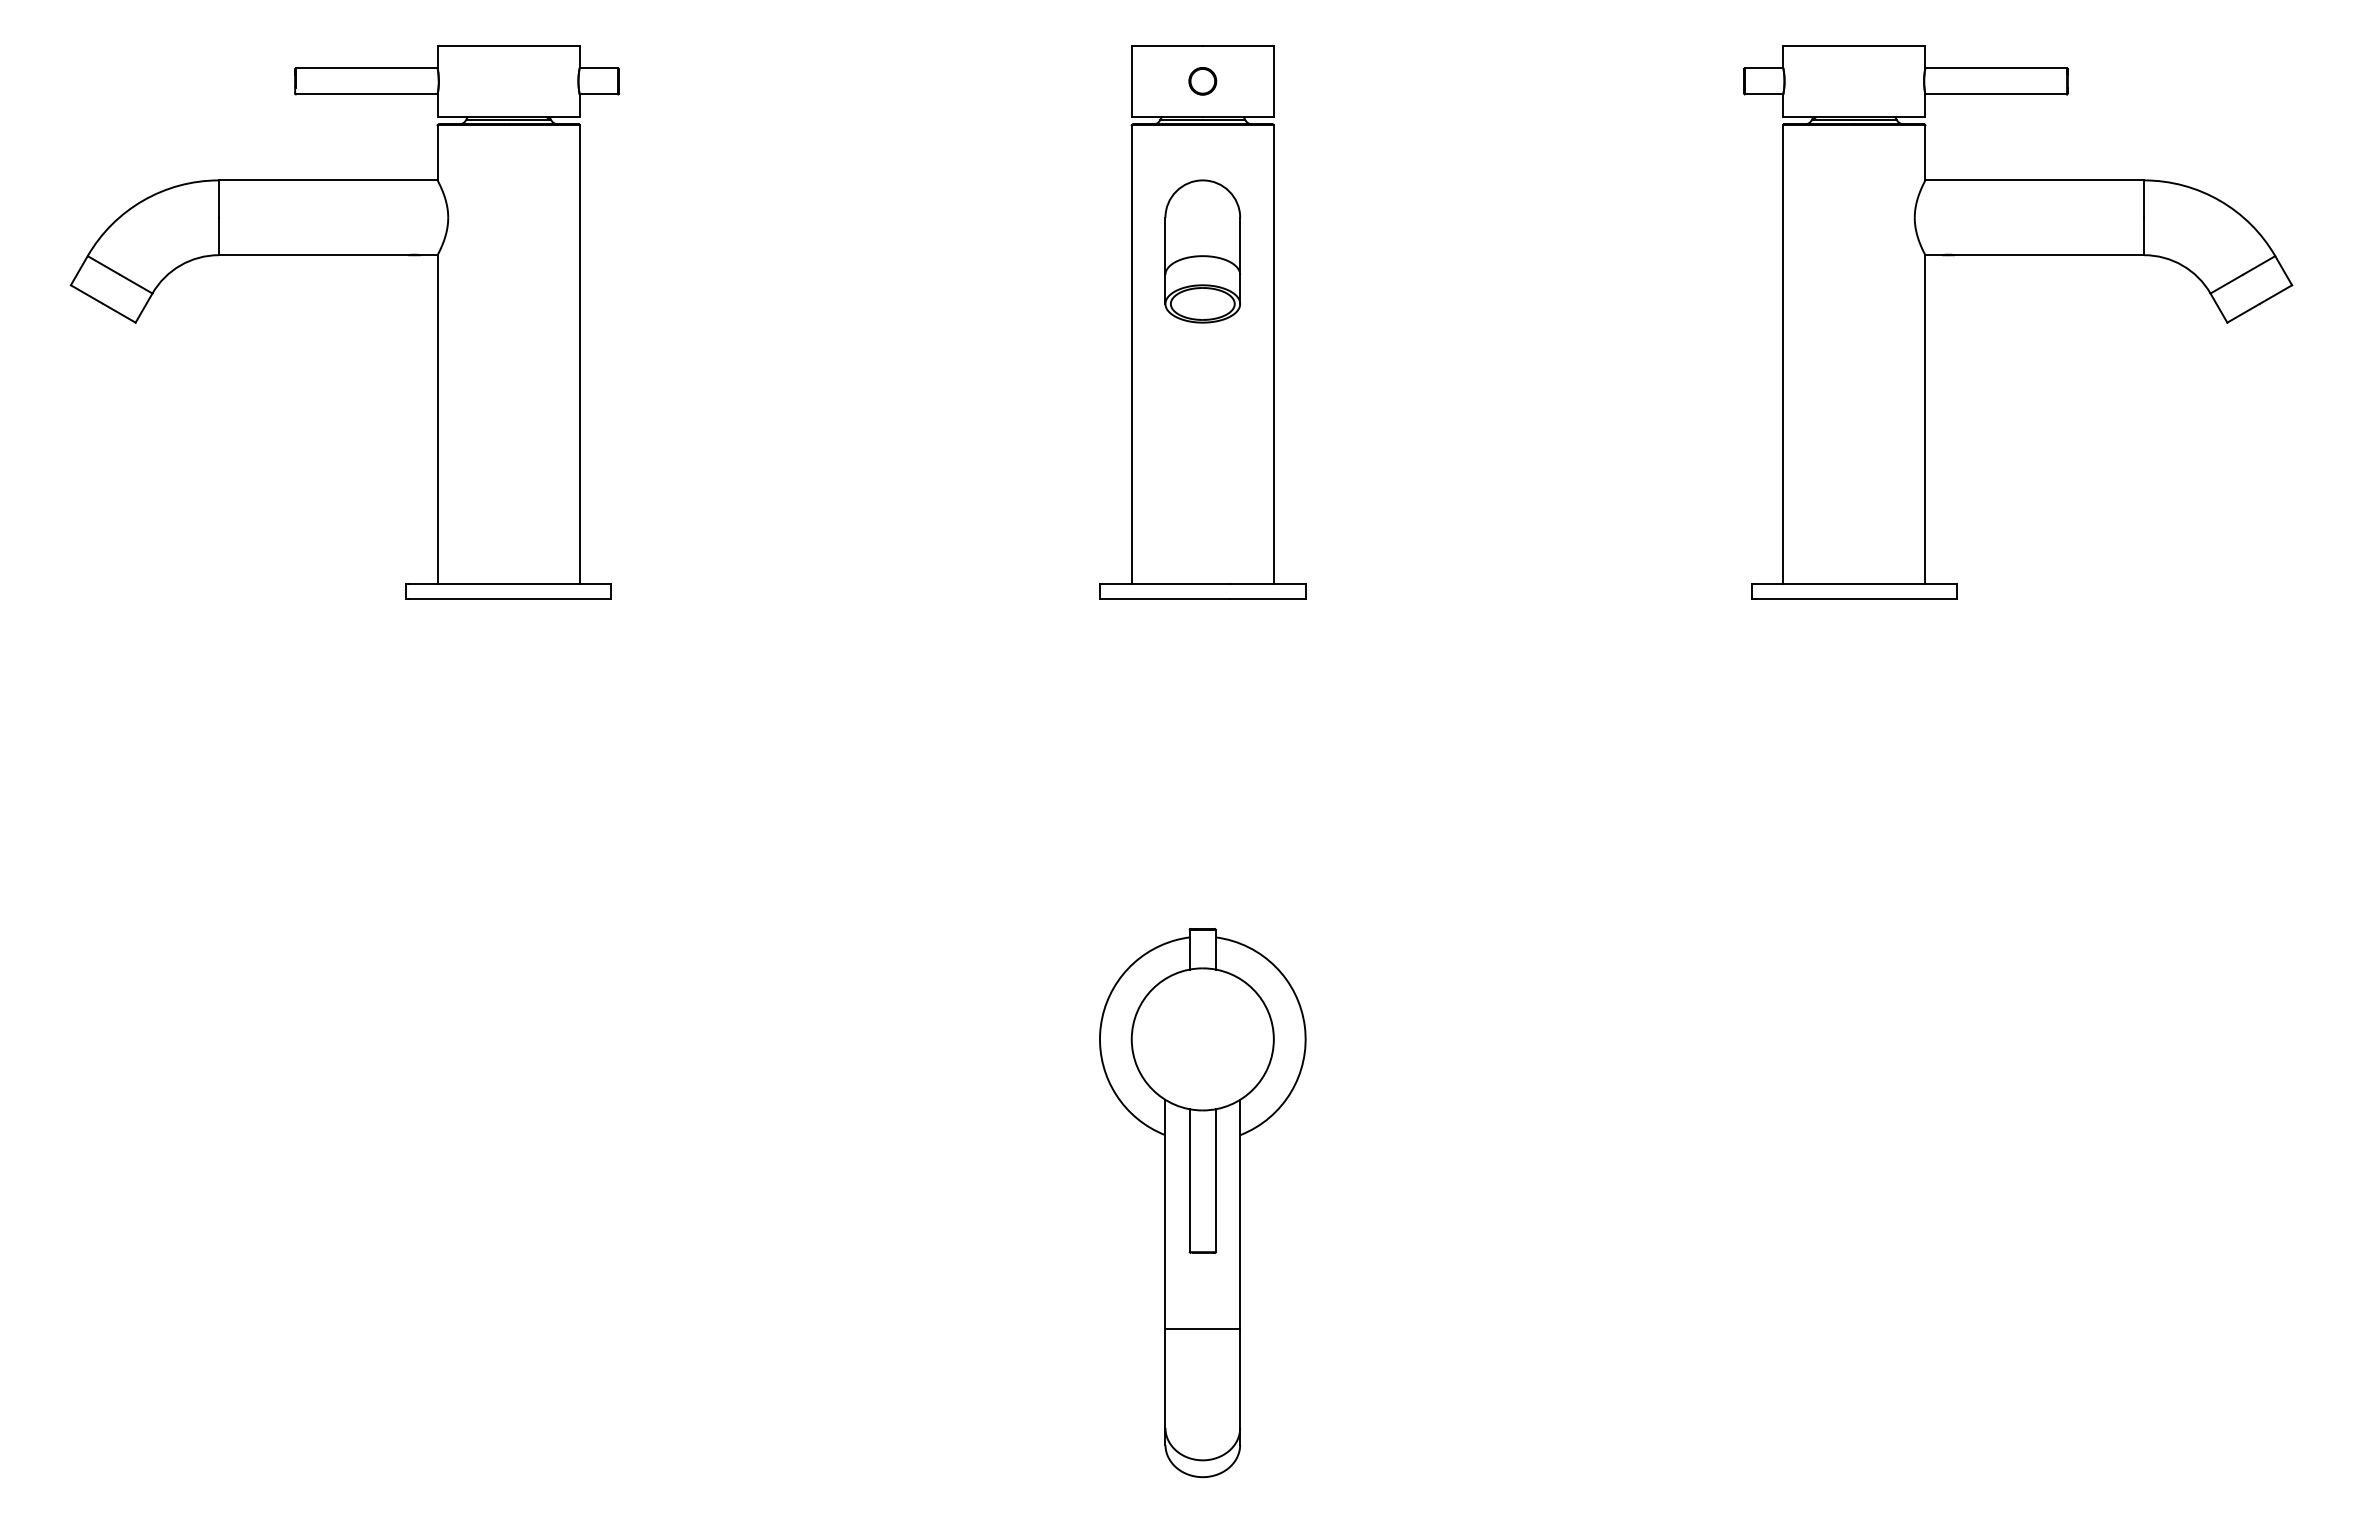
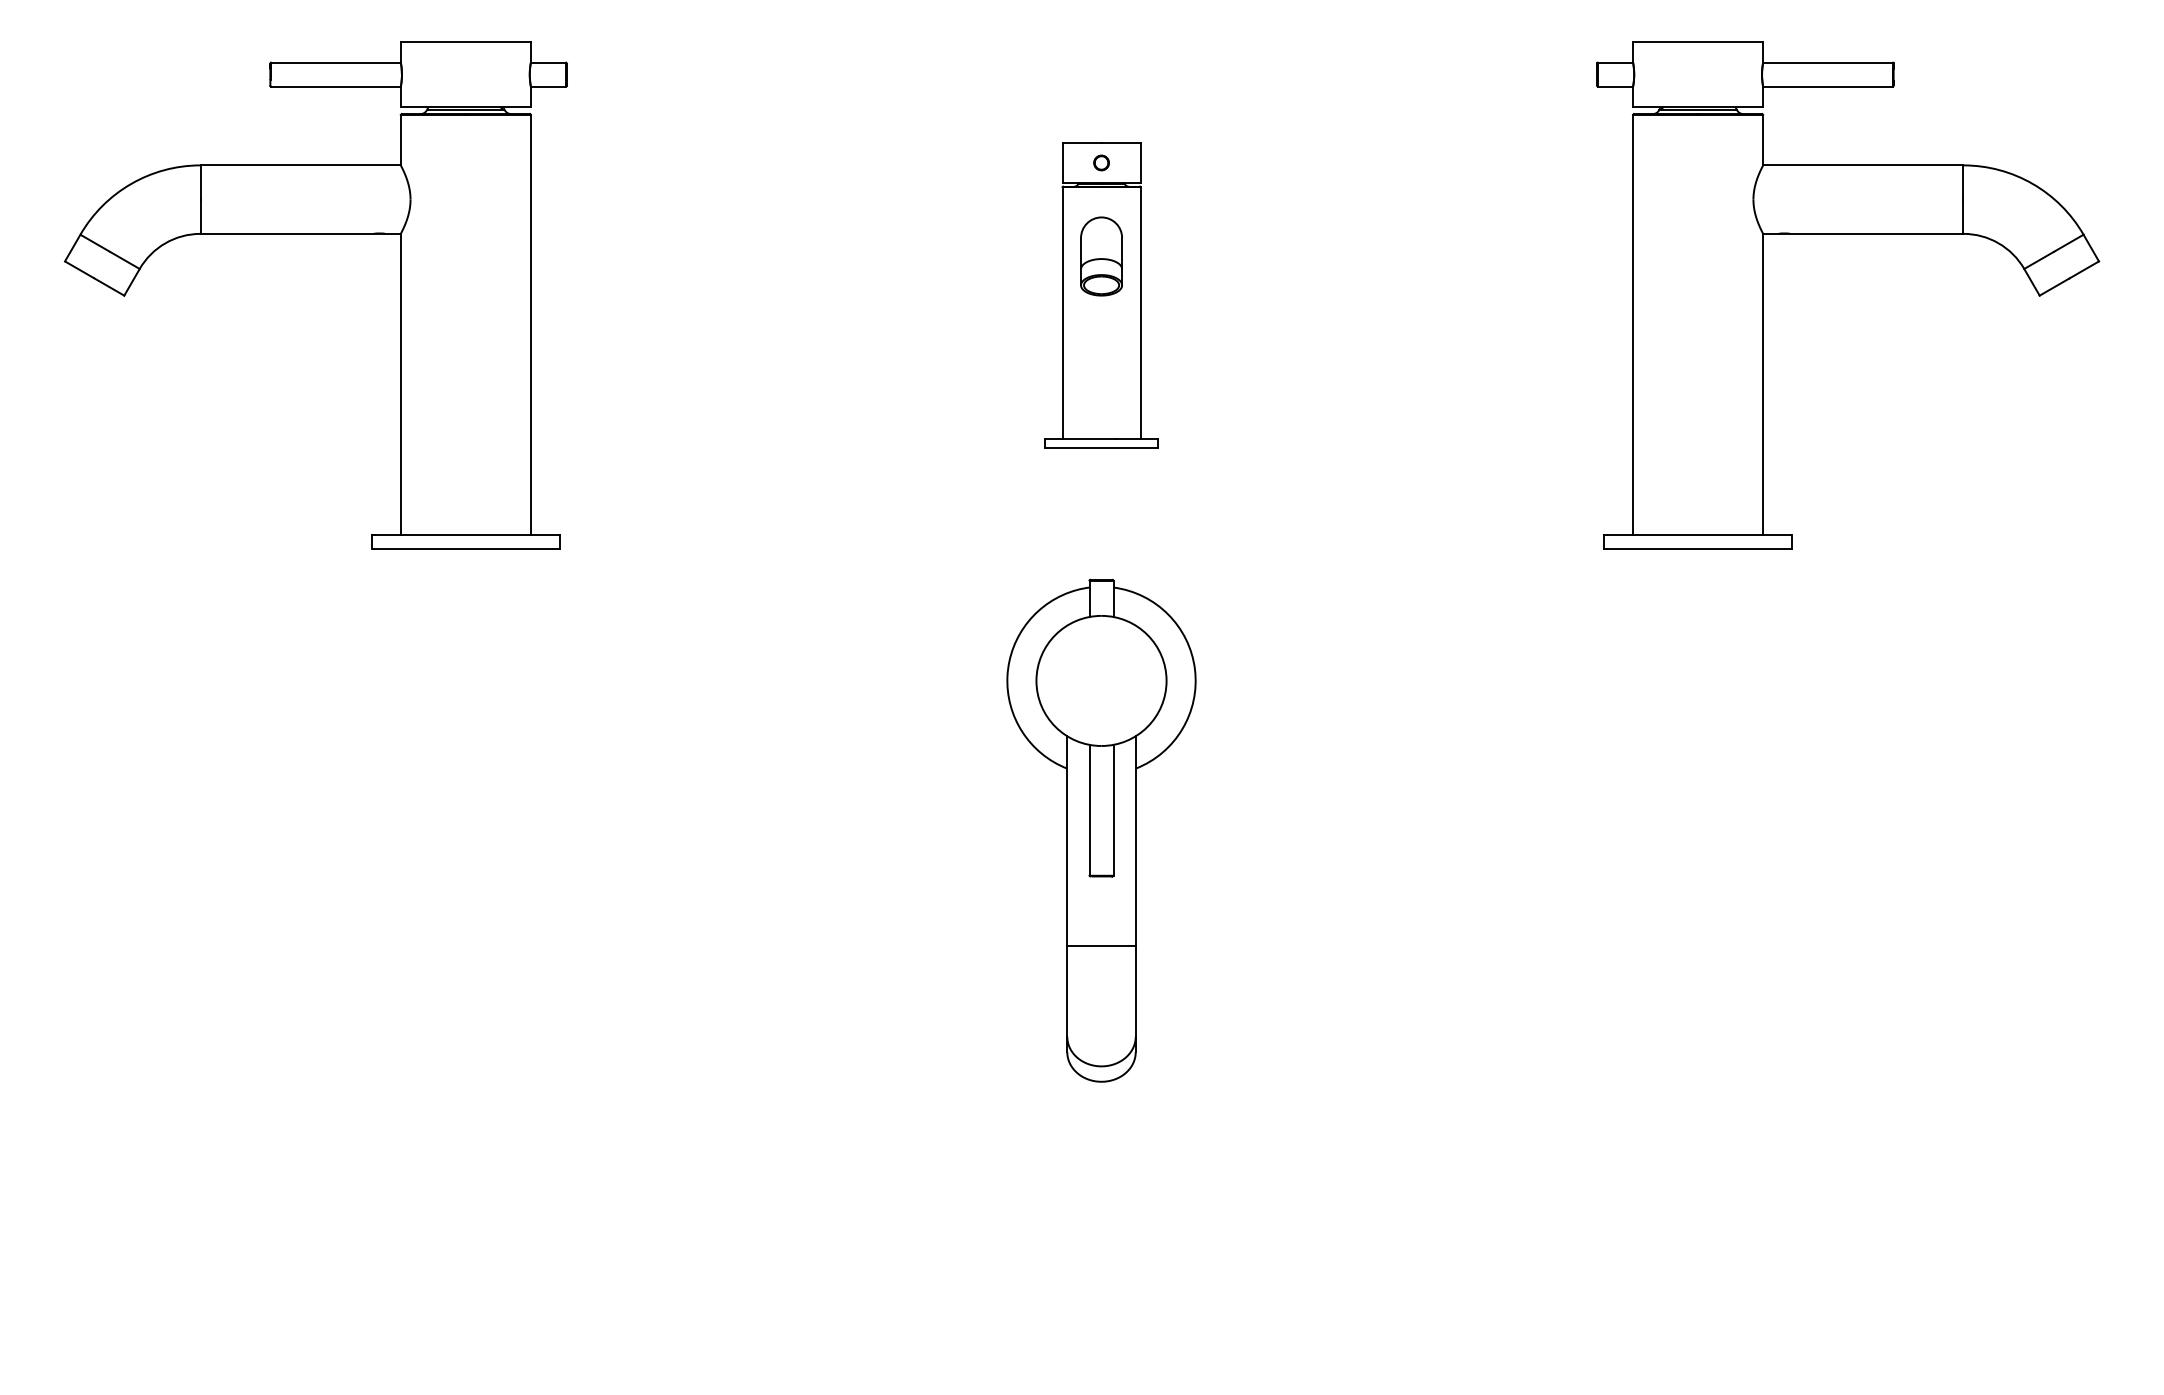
part: (1202, 322) -> (1101, 295), size x0.6
part: (1202, 1203) -> (1101, 831), moved

